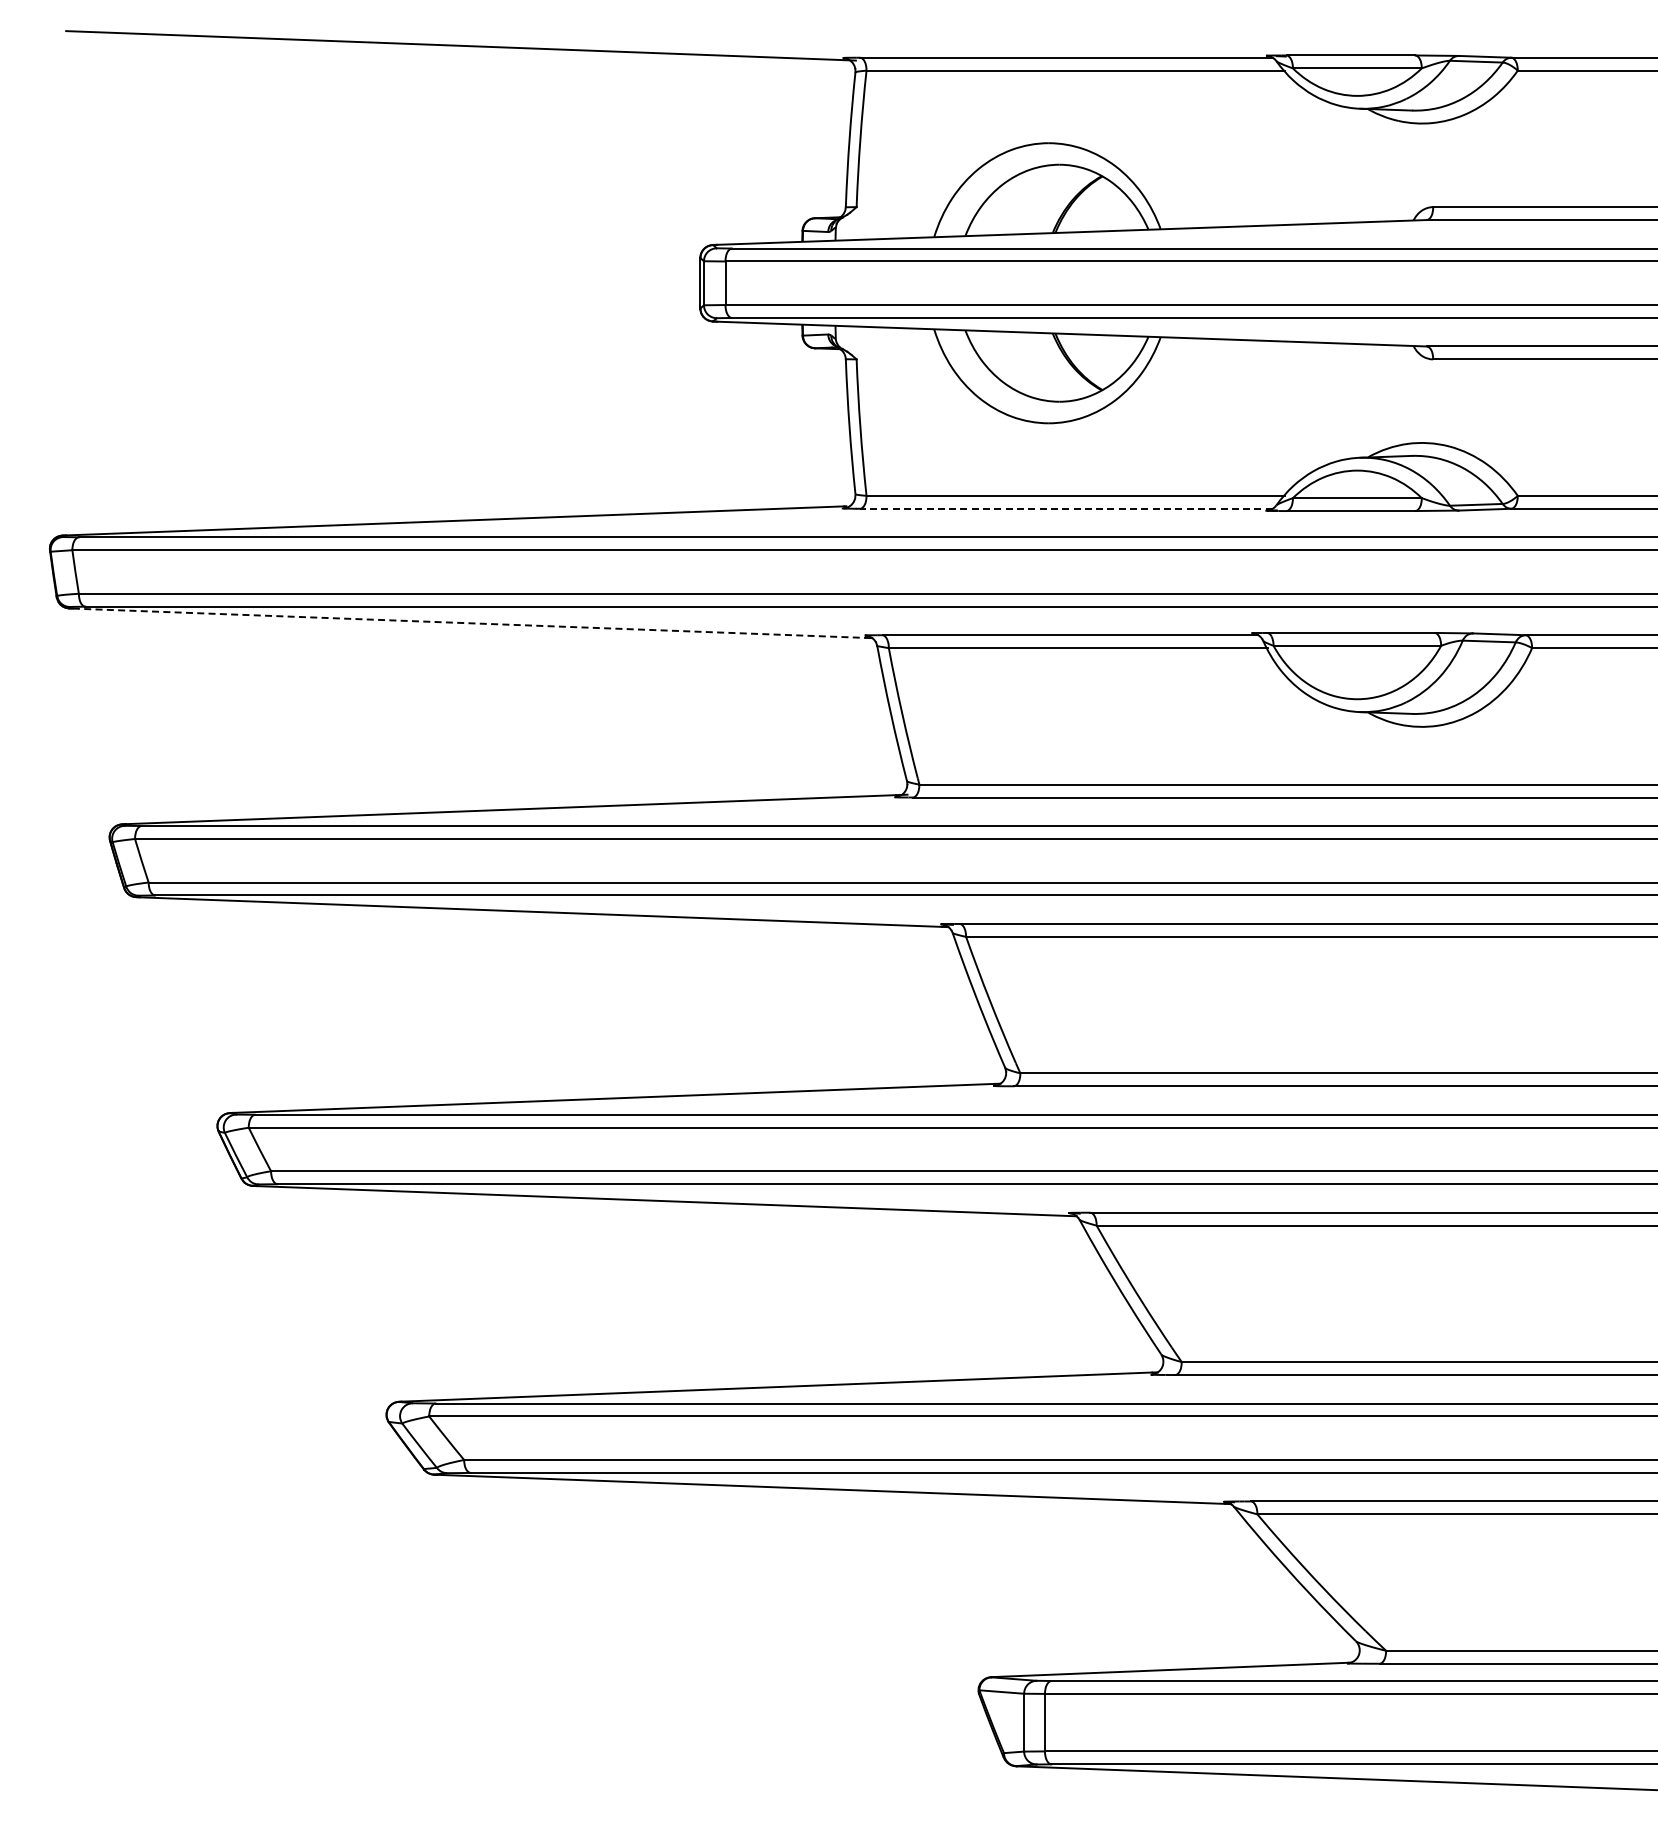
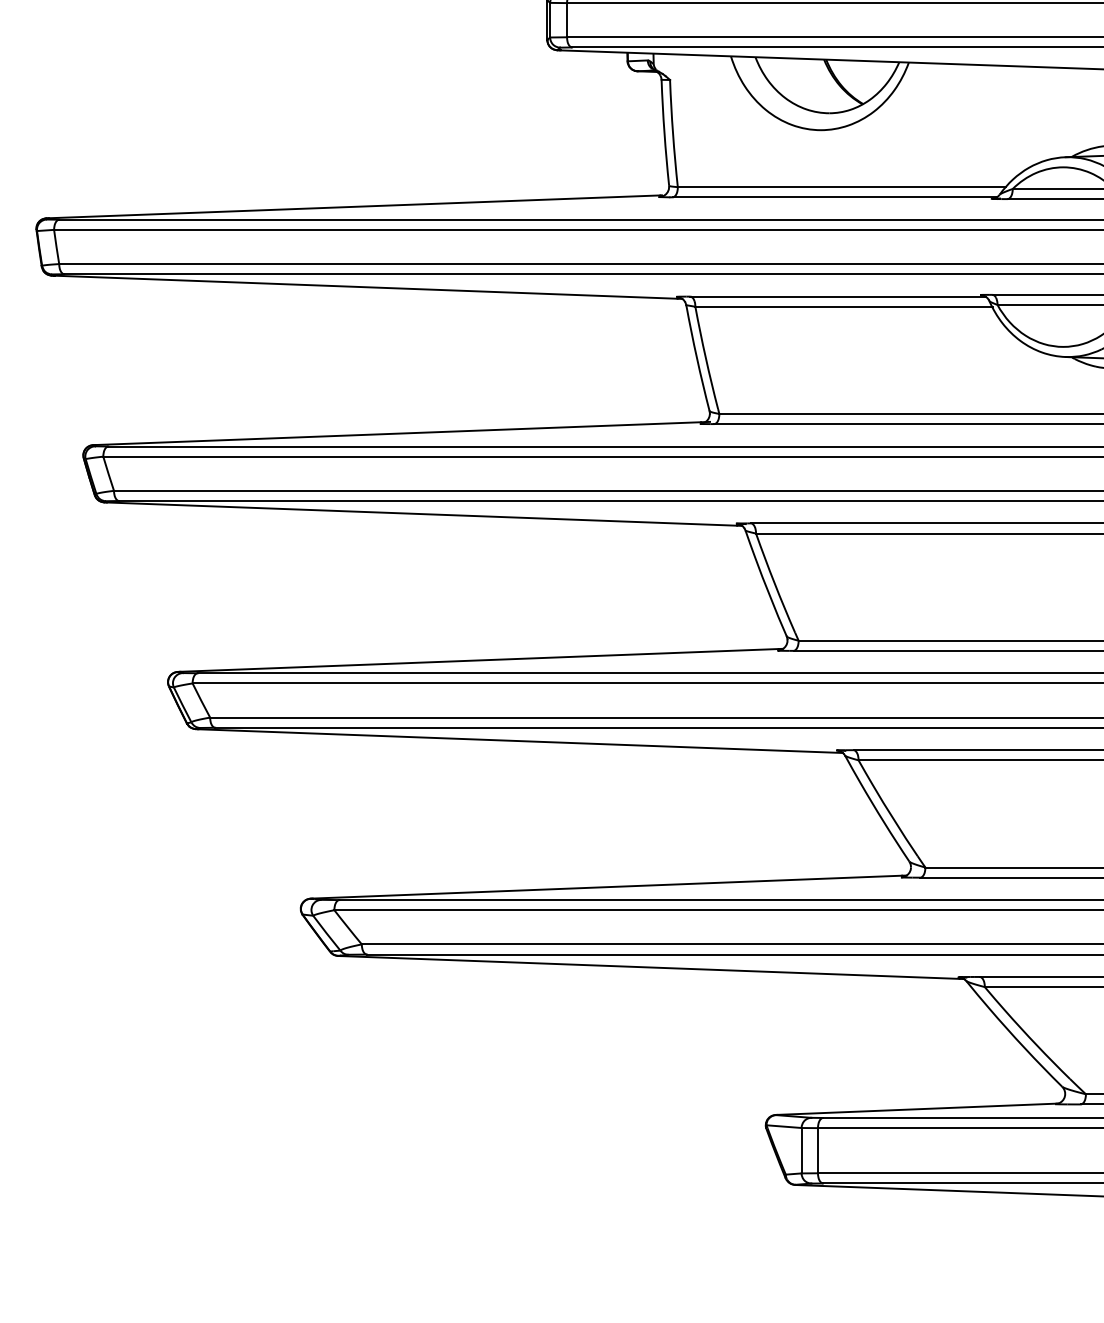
line: (1066, 508) -> (834, 197), dashed -> solid
line: (469, 623) -> (366, 287), dashed -> solid

